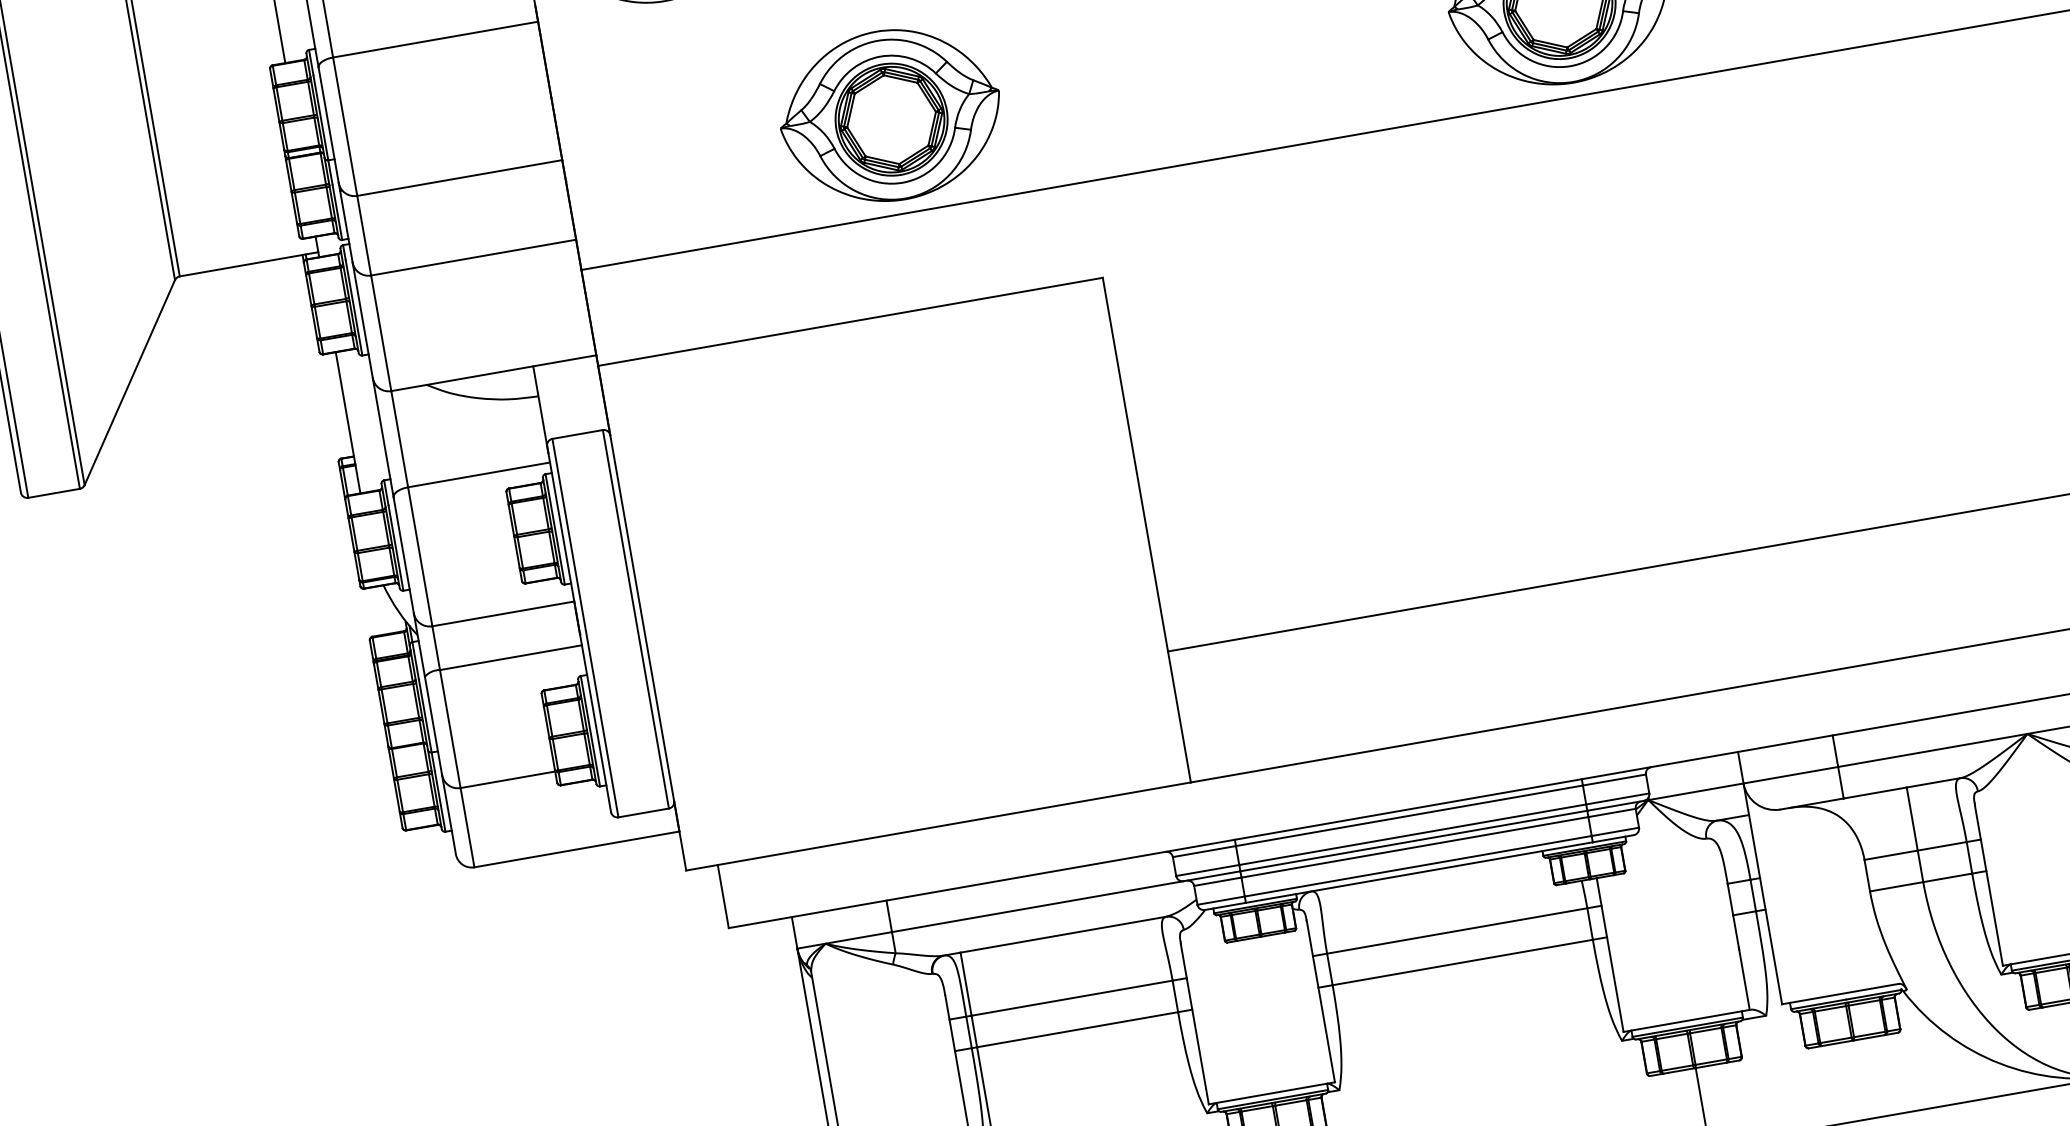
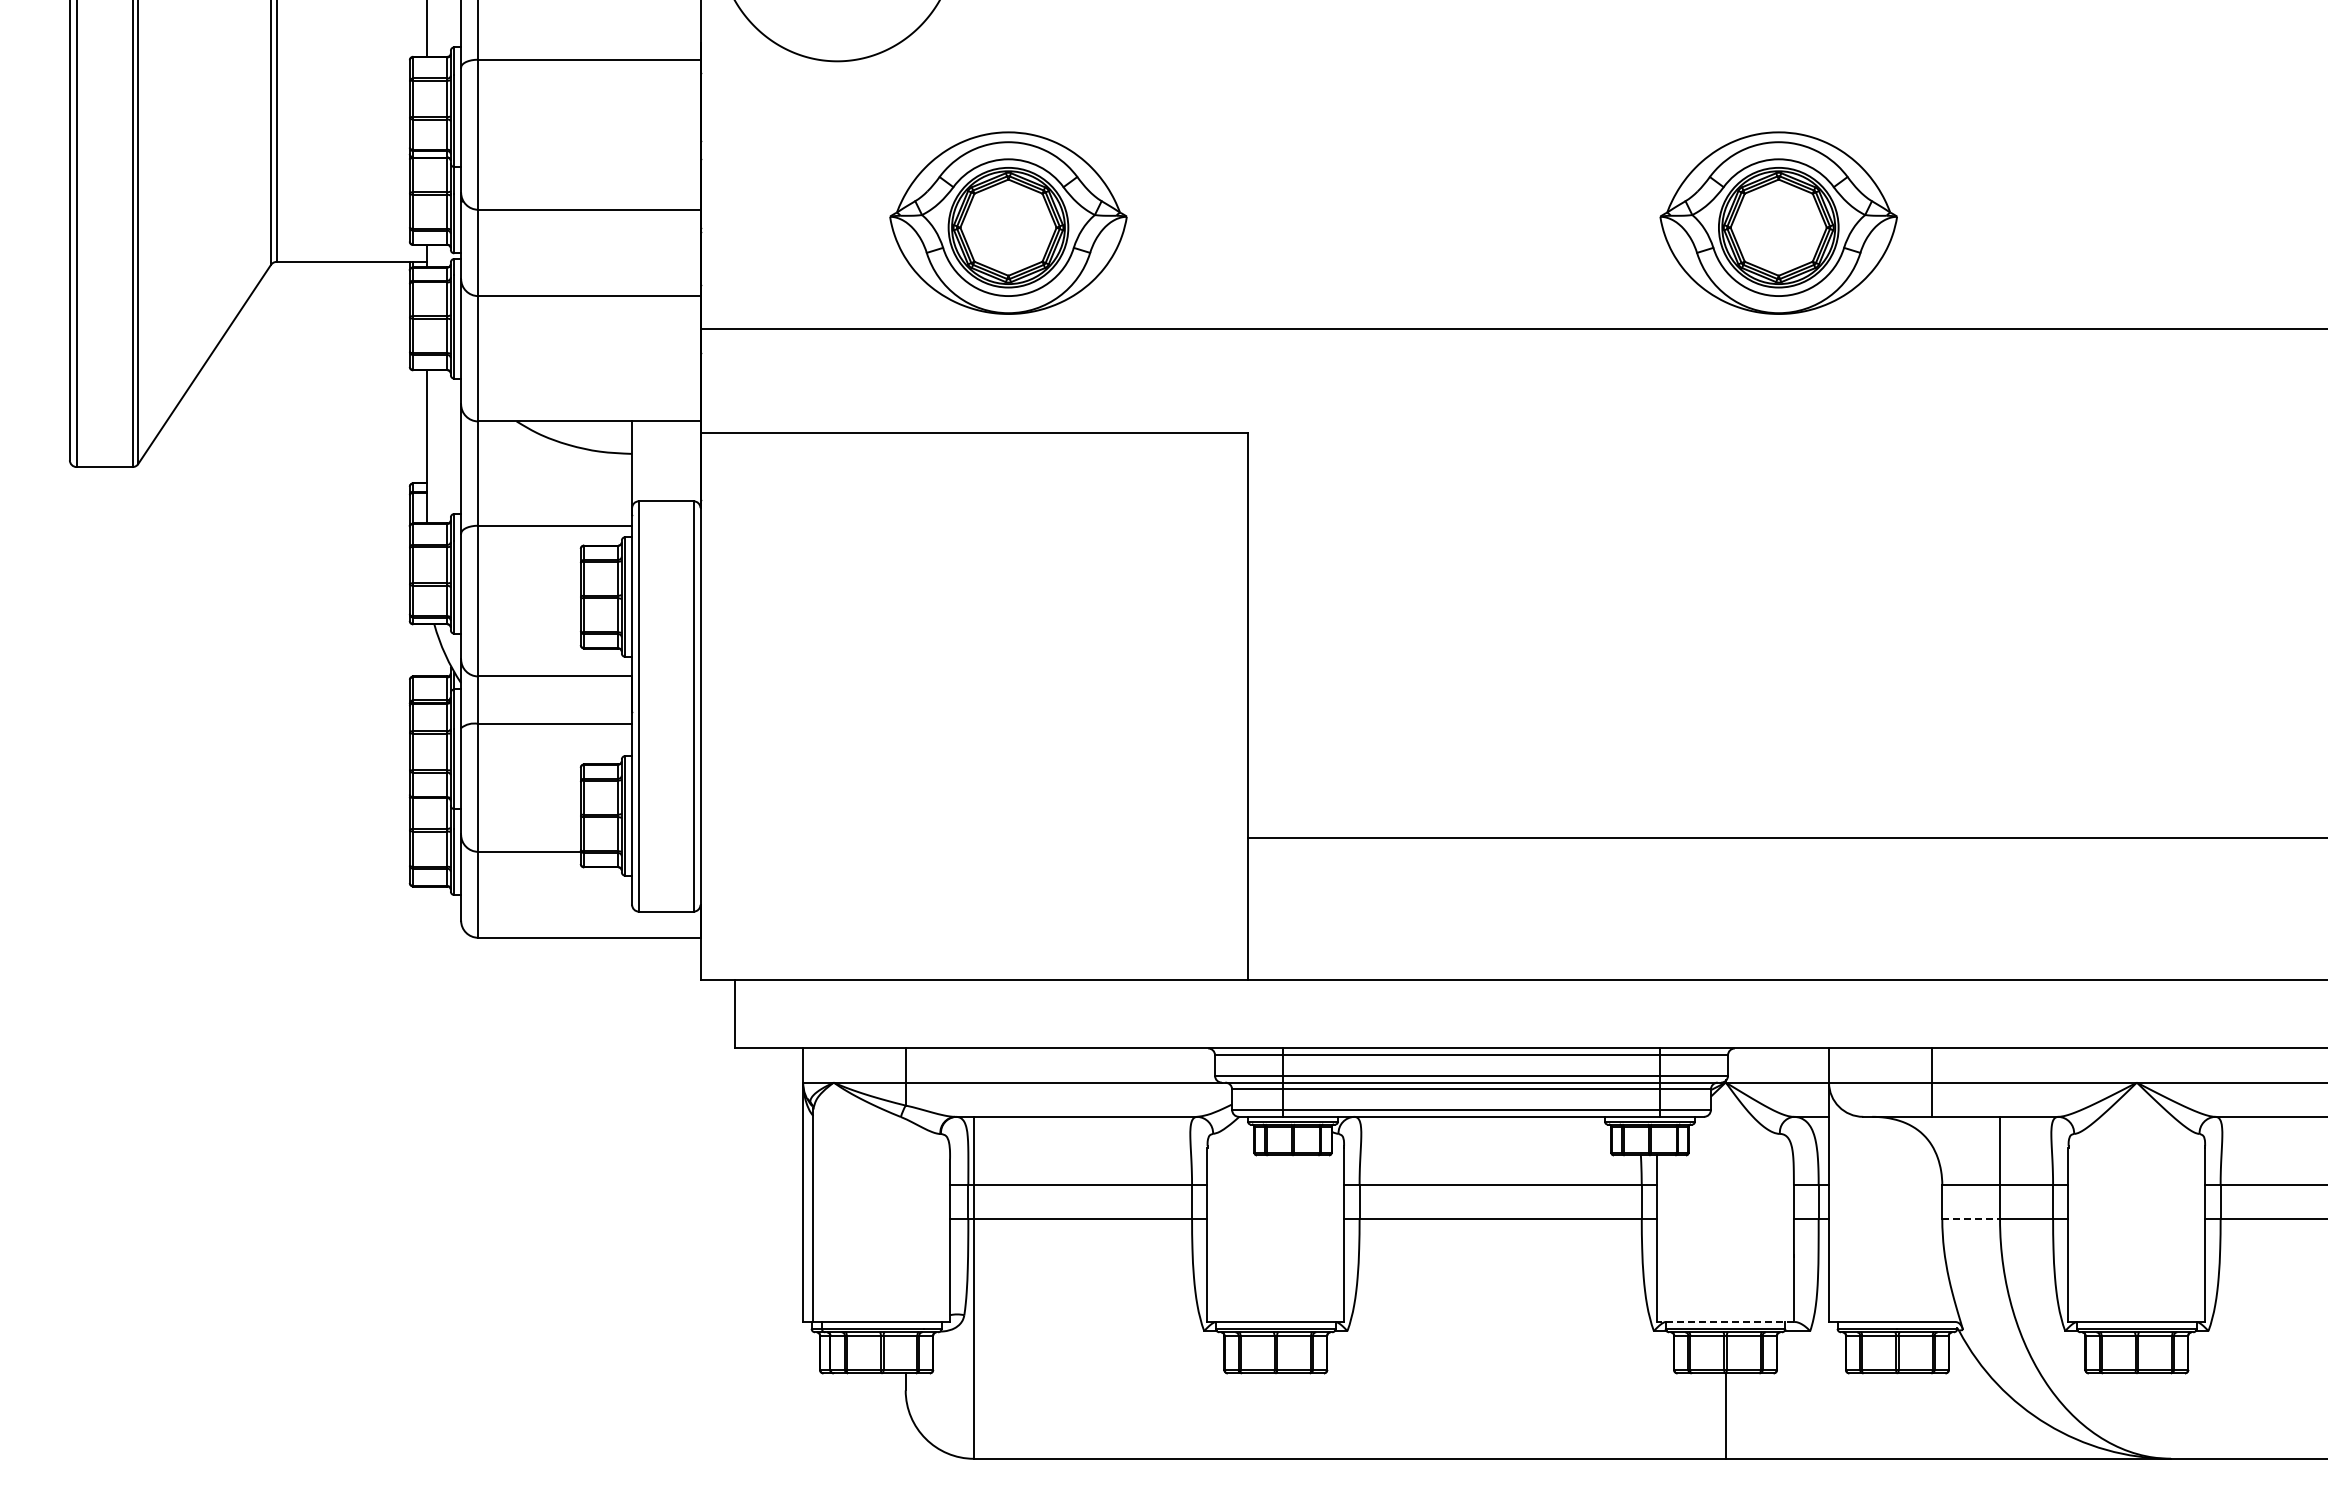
part: (890, 114) -> (1008, 222), moved
line: (1896, 886) -> (1971, 1219), solid -> dashed
line: (1686, 1021) -> (1725, 1322), solid -> dashed

